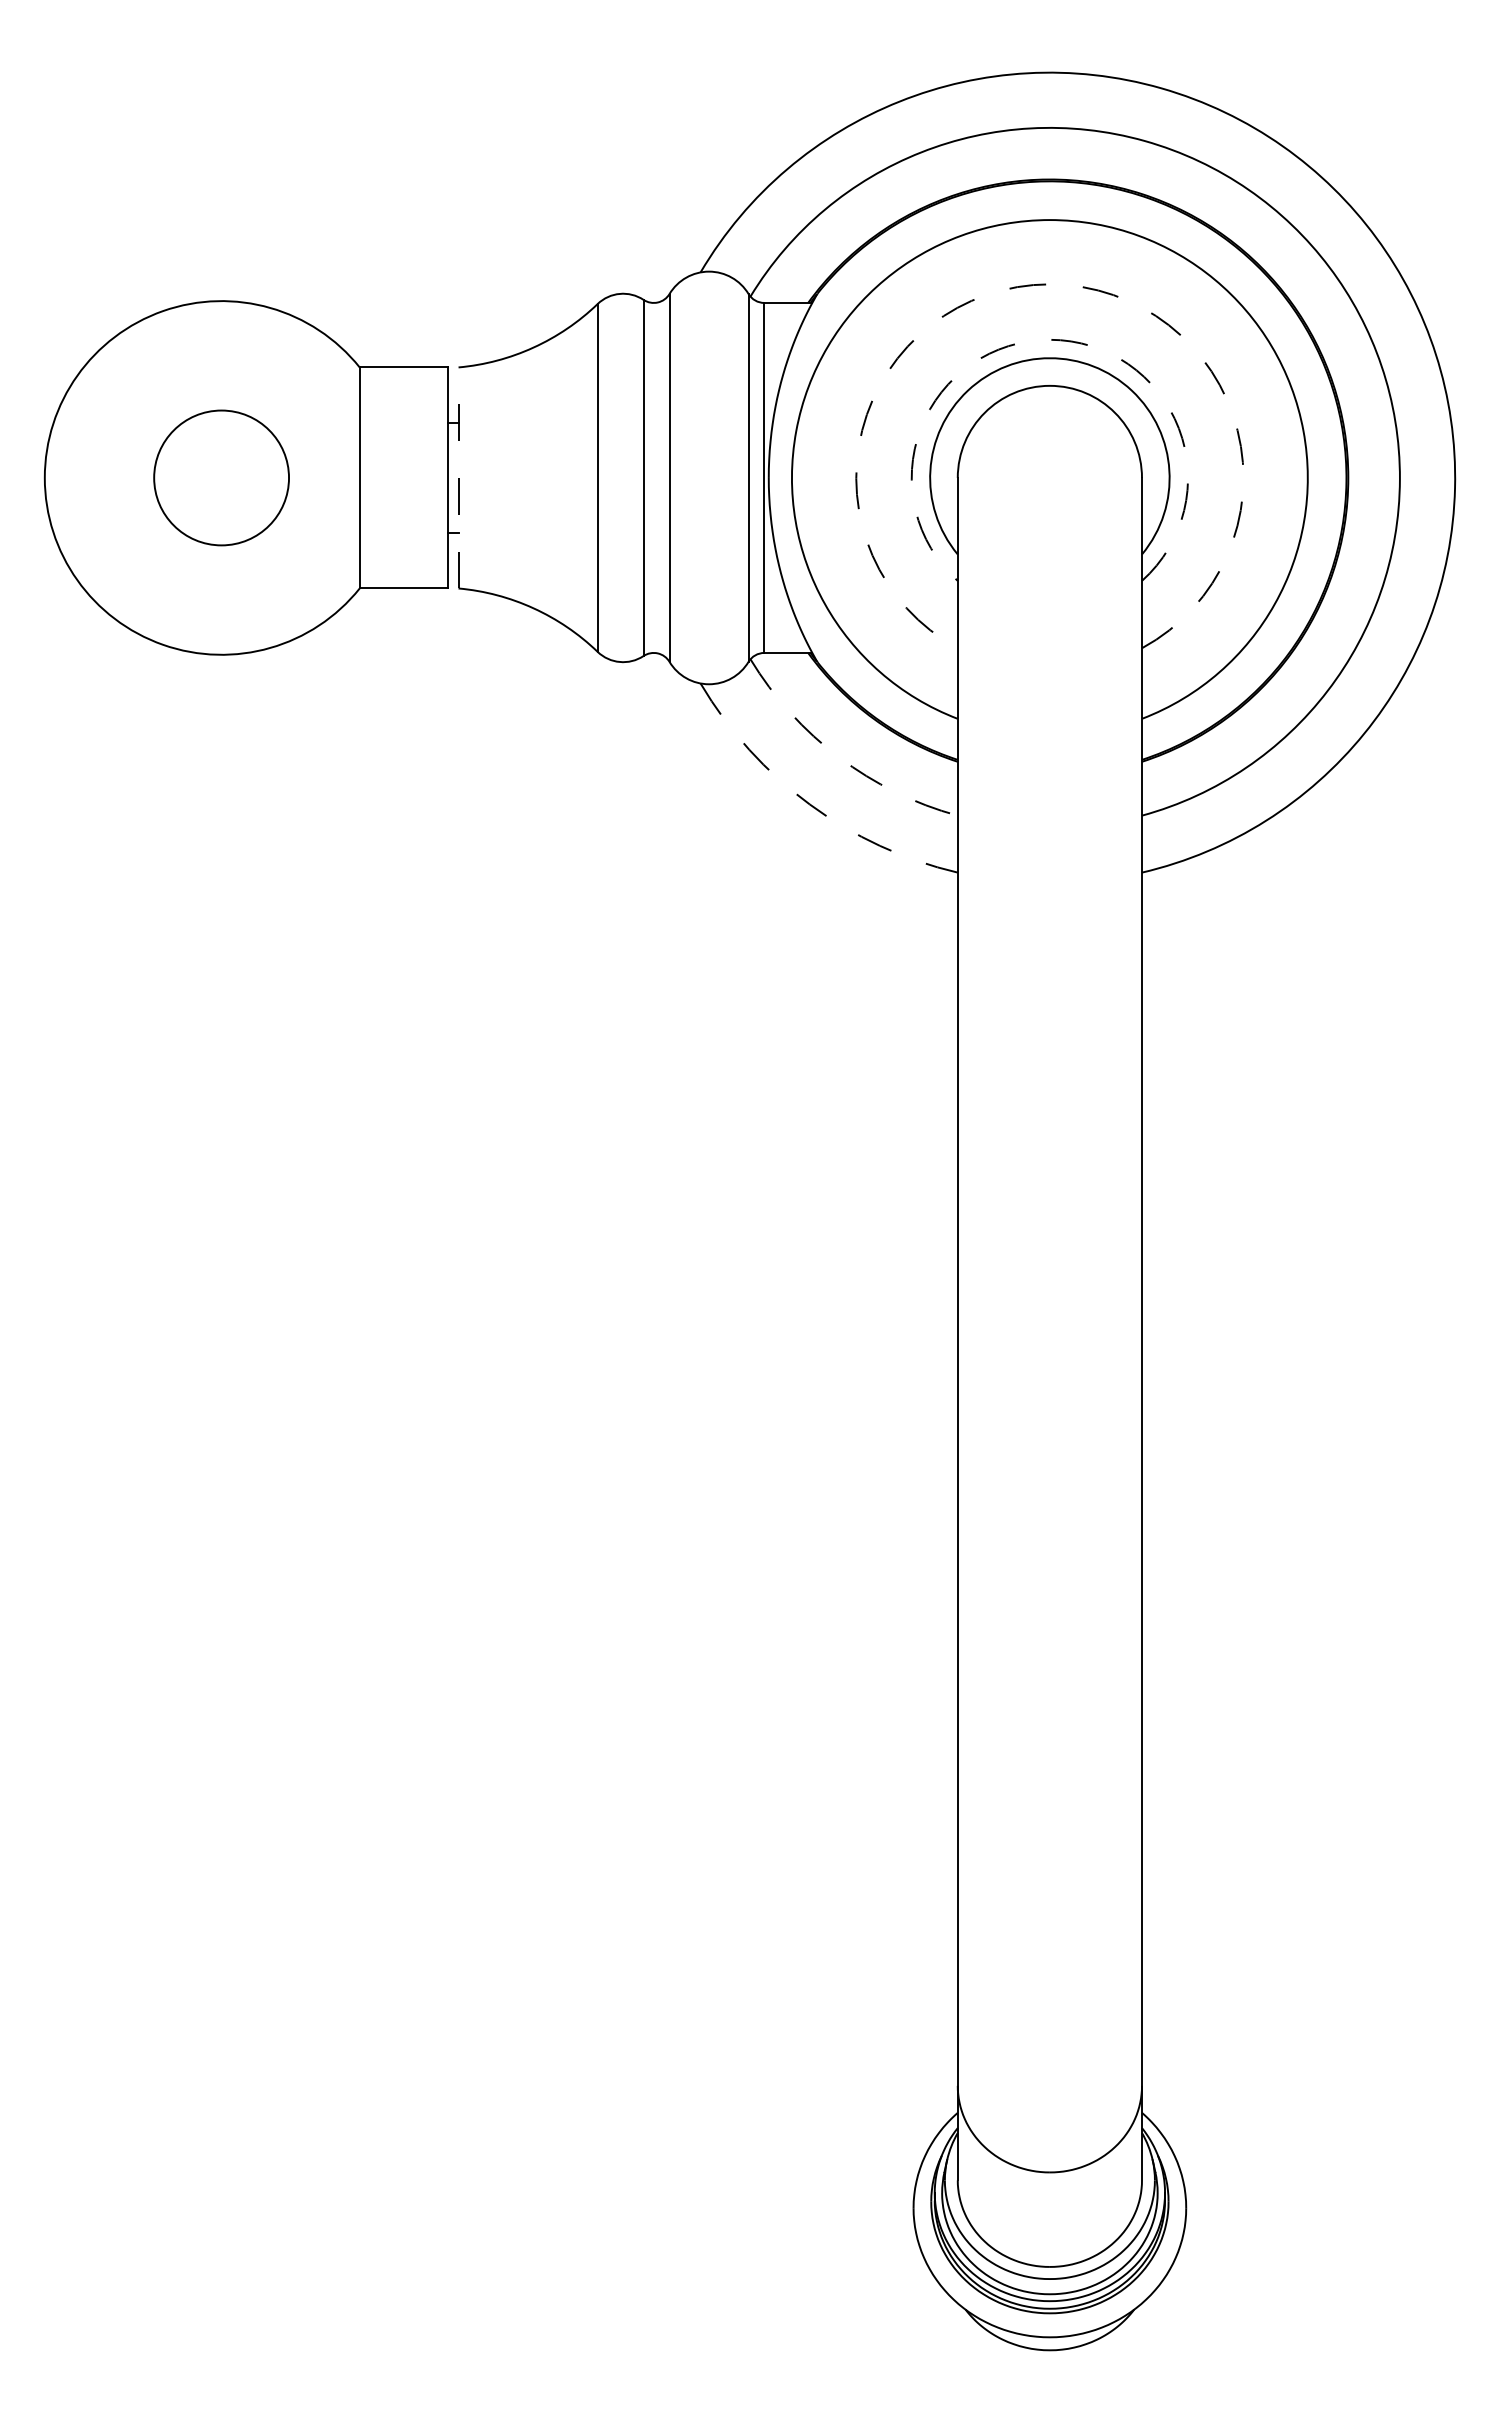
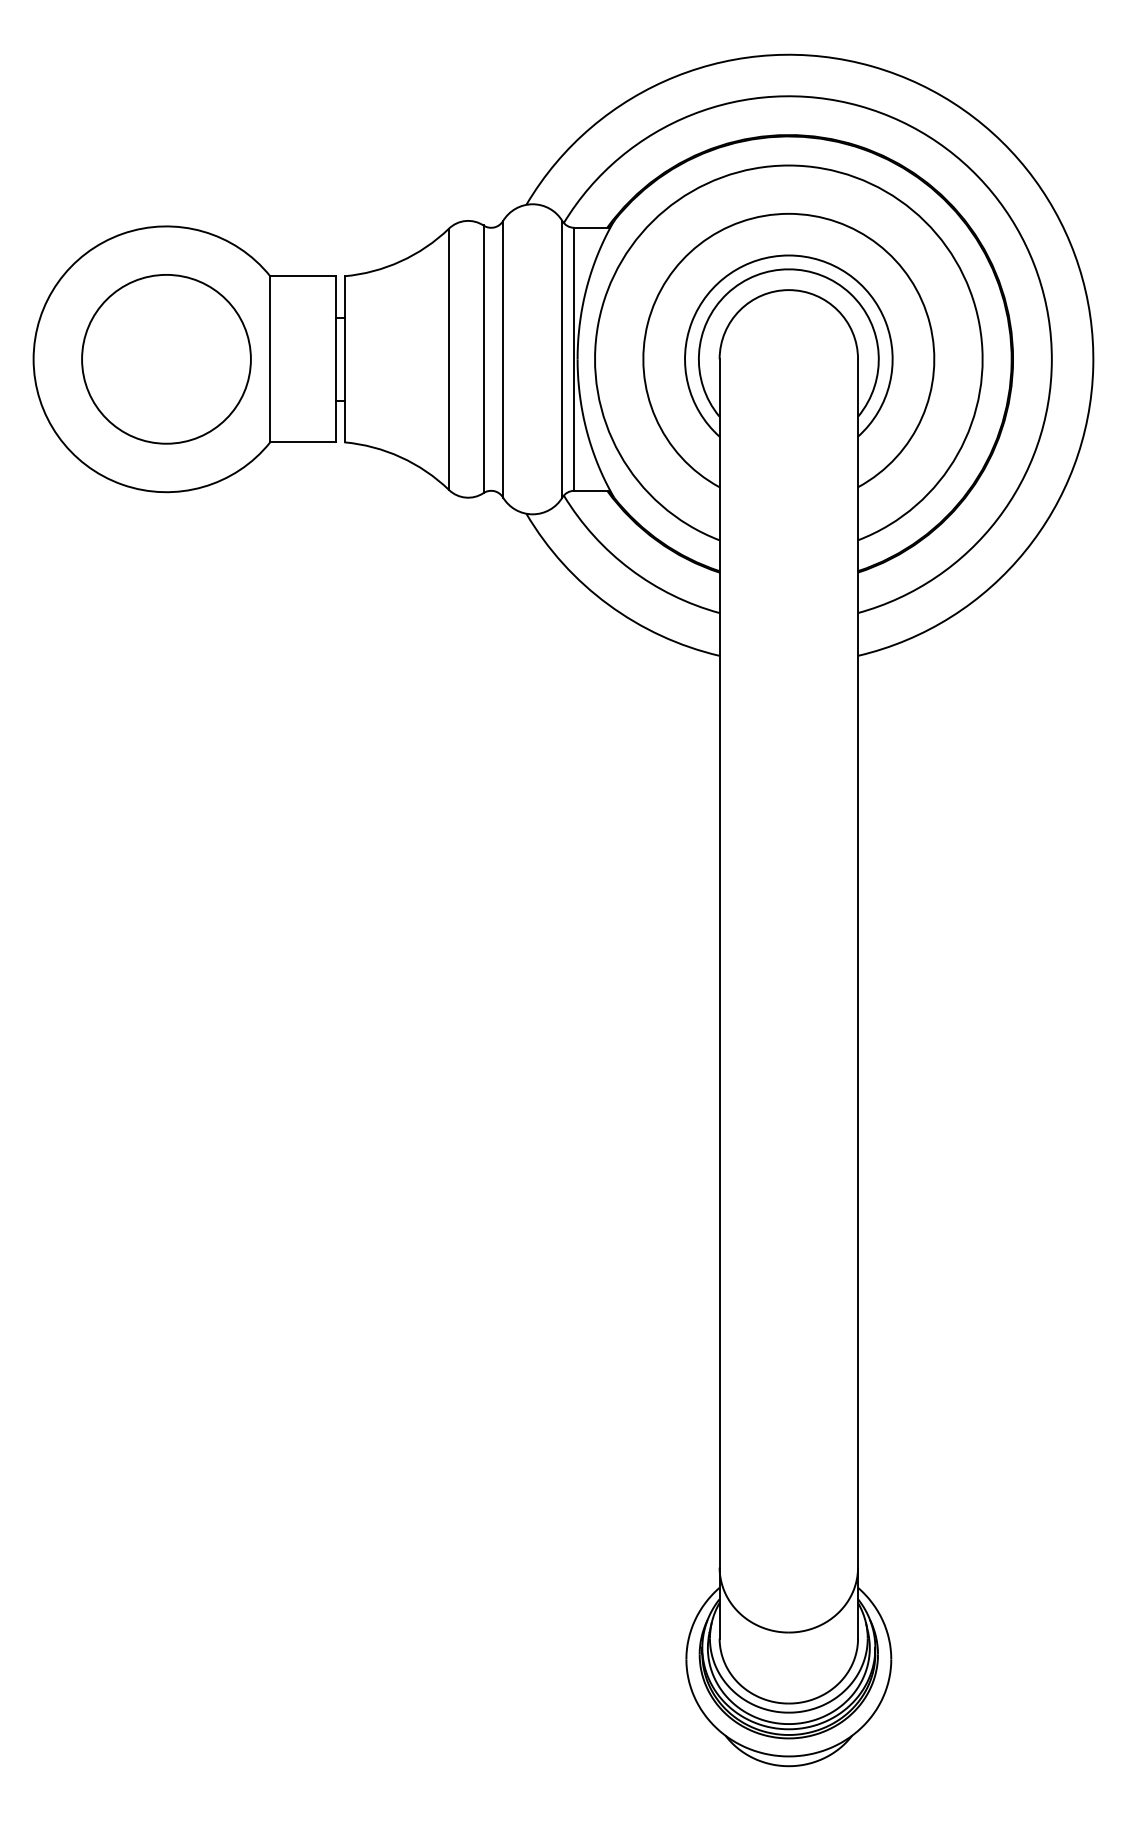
arc: (1049, 284) -> (788, 213), dashed -> solid
arc: (1049, 339) -> (788, 255), dashed -> solid
circle: (221, 477) -> (166, 358), size x1.67
line: (458, 477) -> (344, 358), dashed -> solid
arc: (839, 757) -> (630, 569), dashed -> solid
arc: (809, 804) -> (608, 604), dashed -> solid

